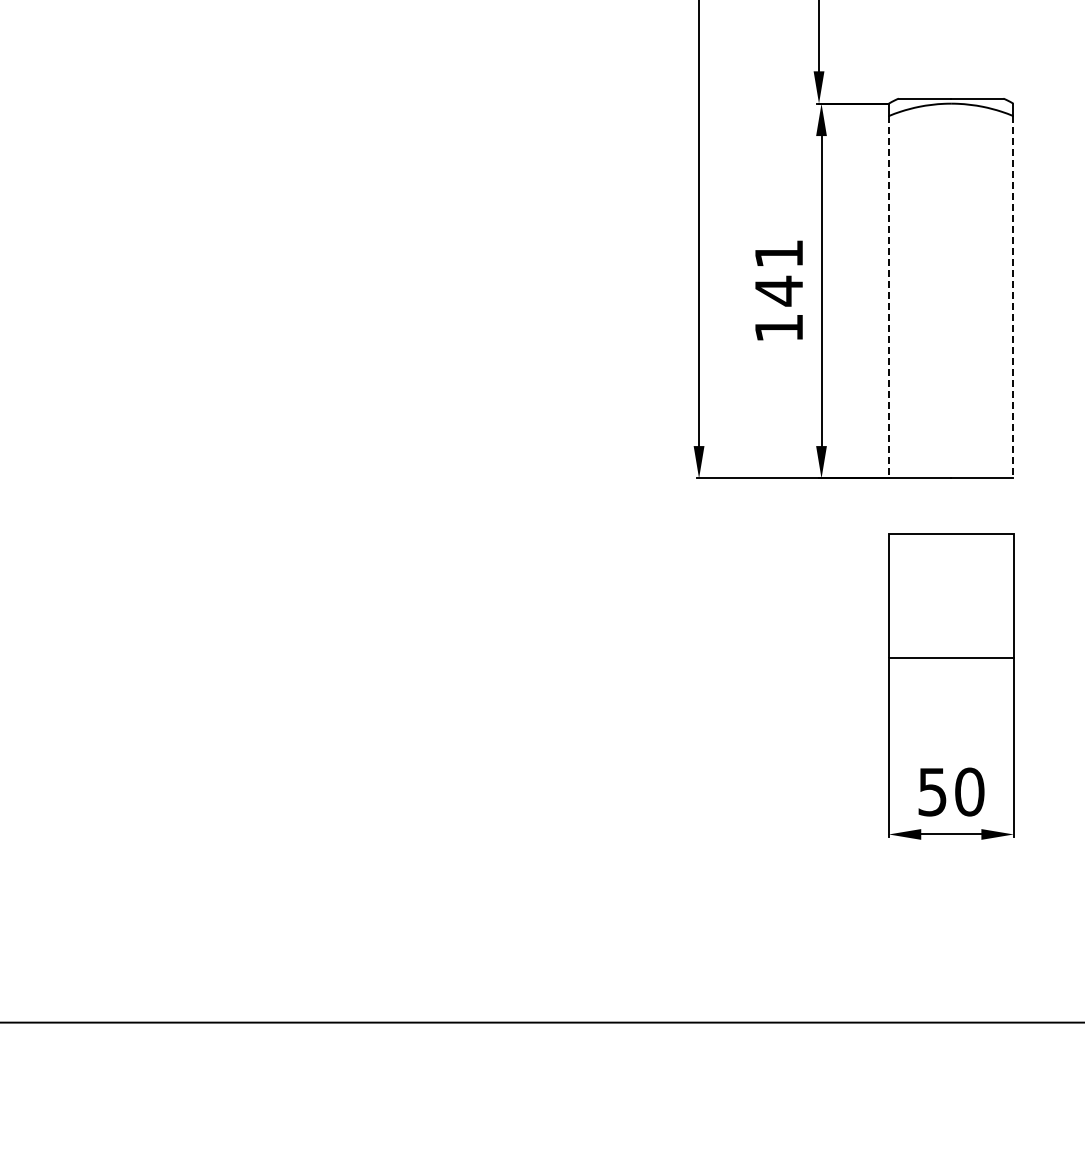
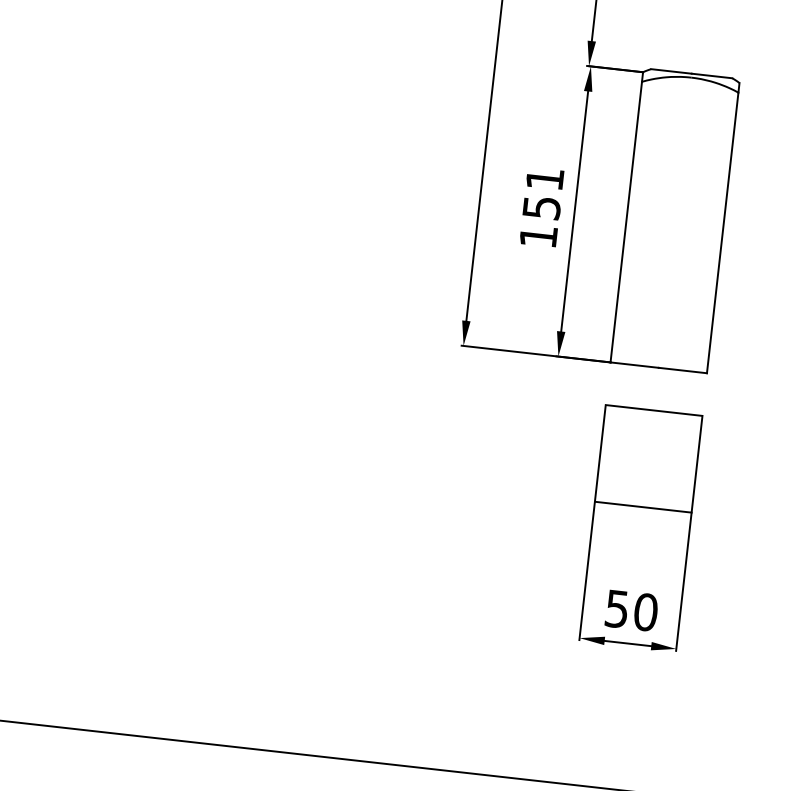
text: (779, 290) -> (542, 207), 141 -> 151
line: (888, 297) -> (625, 222), dashed -> solid
line: (1013, 297) -> (722, 233), dashed -> solid

